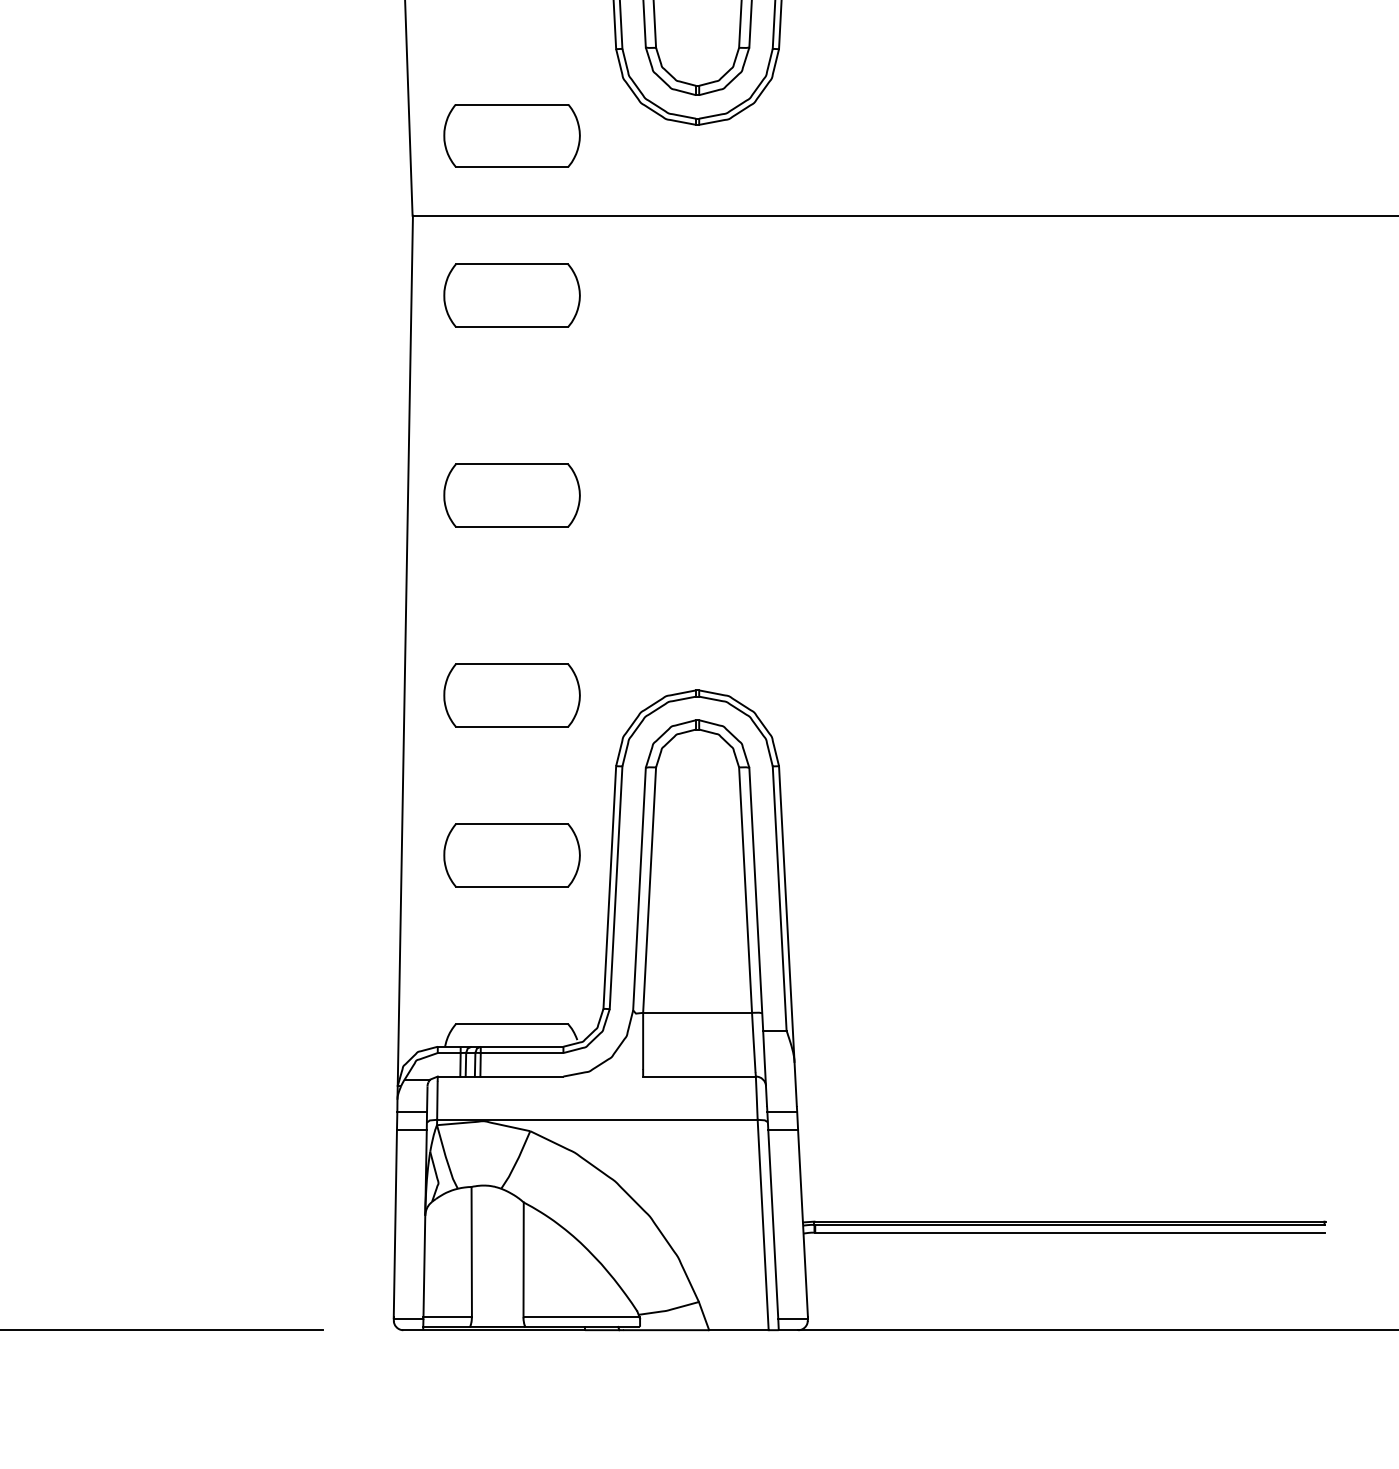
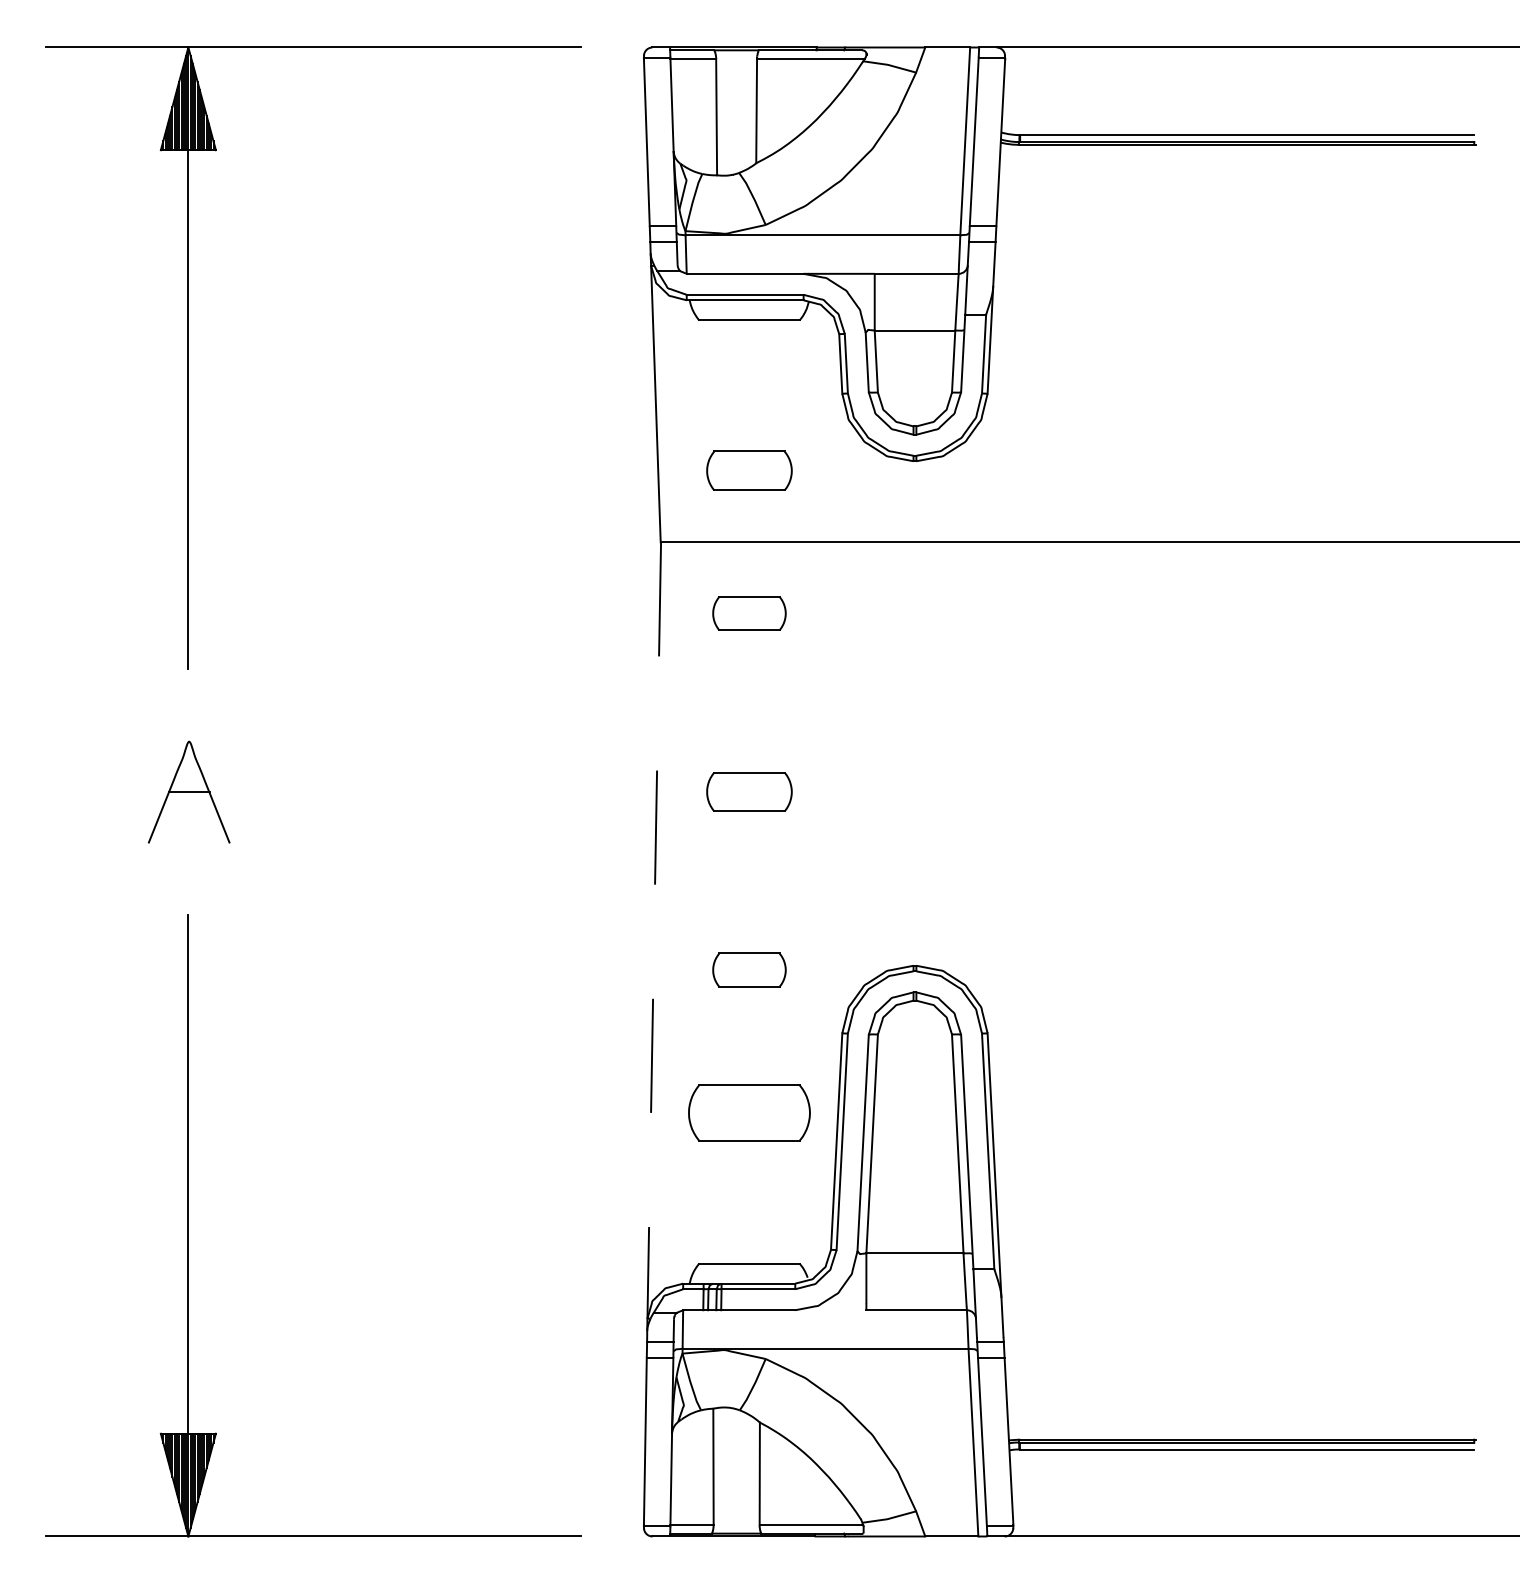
part: (512, 135) -> (749, 470), size x0.7
part: (512, 295) -> (749, 613), size x0.6
part: (512, 495) -> (749, 791), size x0.7
line: (405, 651) -> (654, 931), solid -> dashed
part: (512, 694) -> (749, 969), size x0.6

